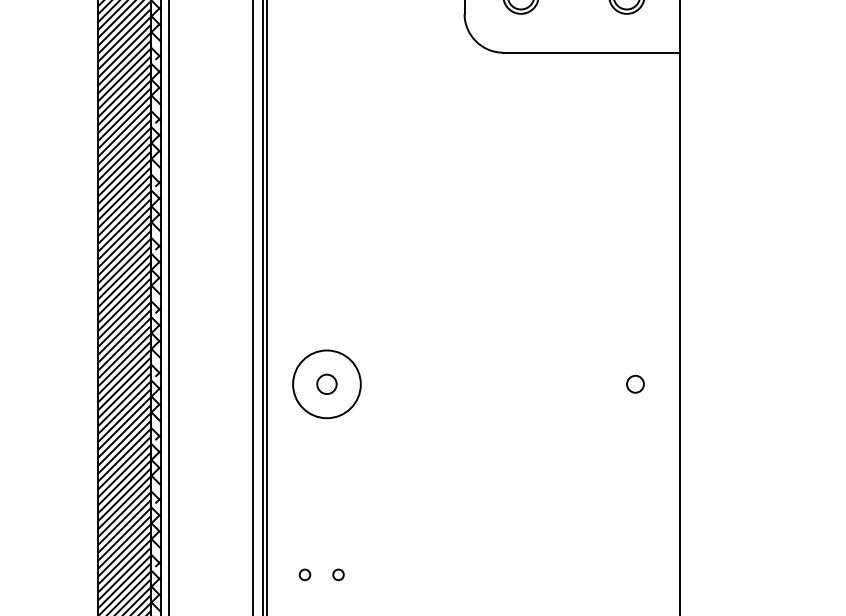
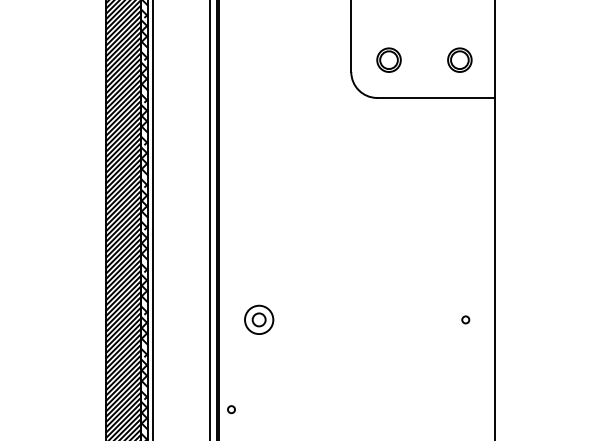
circle: (327, 383) -> (259, 319), size x0.62
circle: (635, 383) -> (465, 319), size x0.62
circle: (285, 518) -> (231, 409), added

